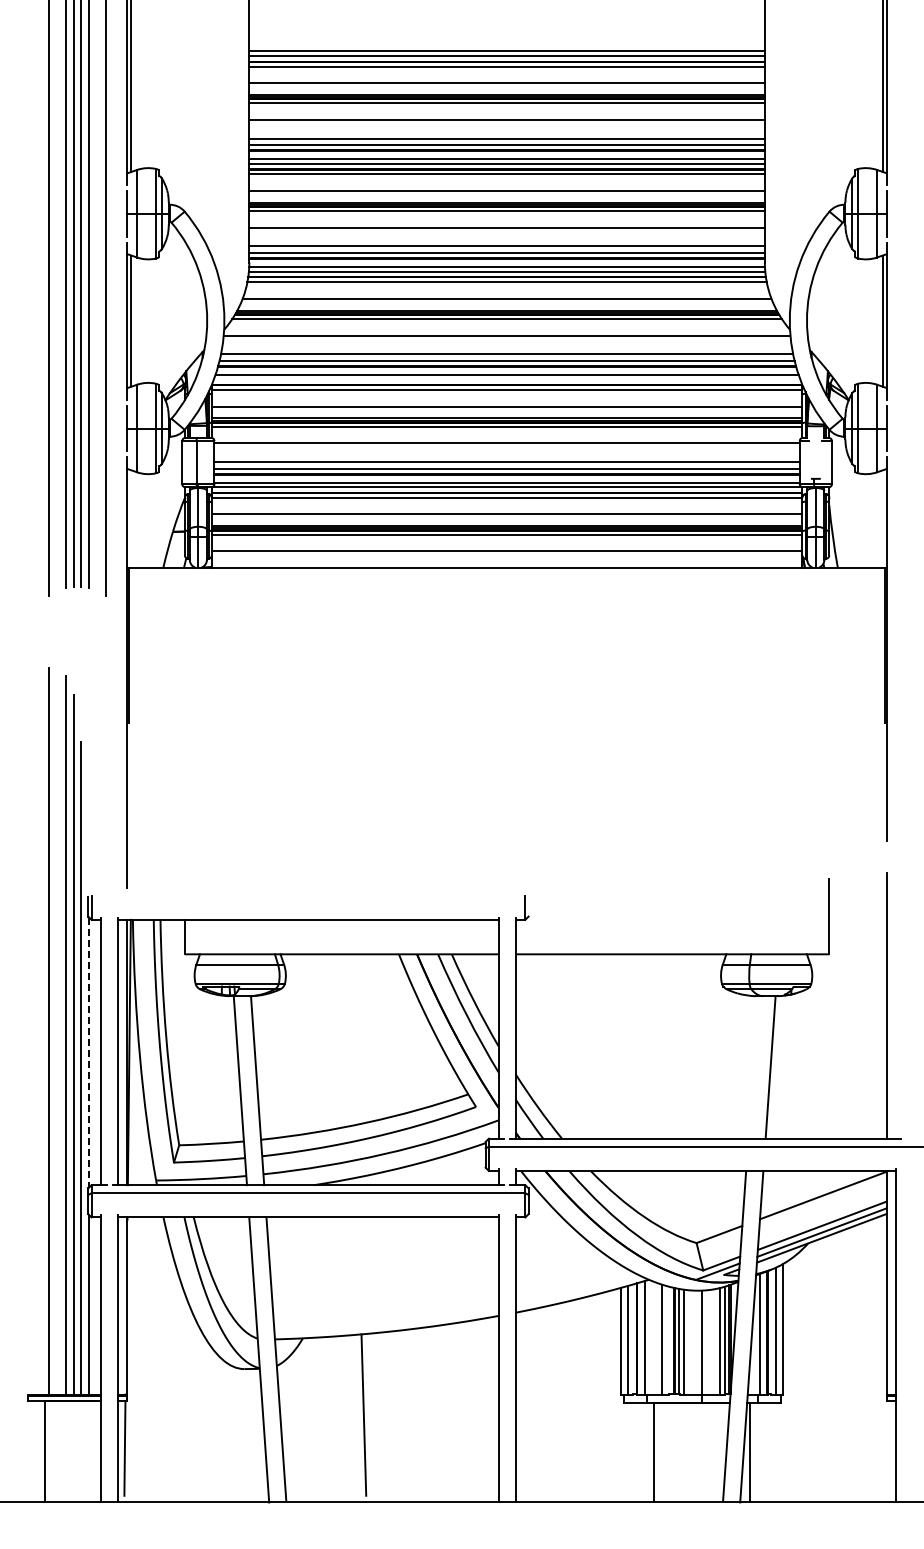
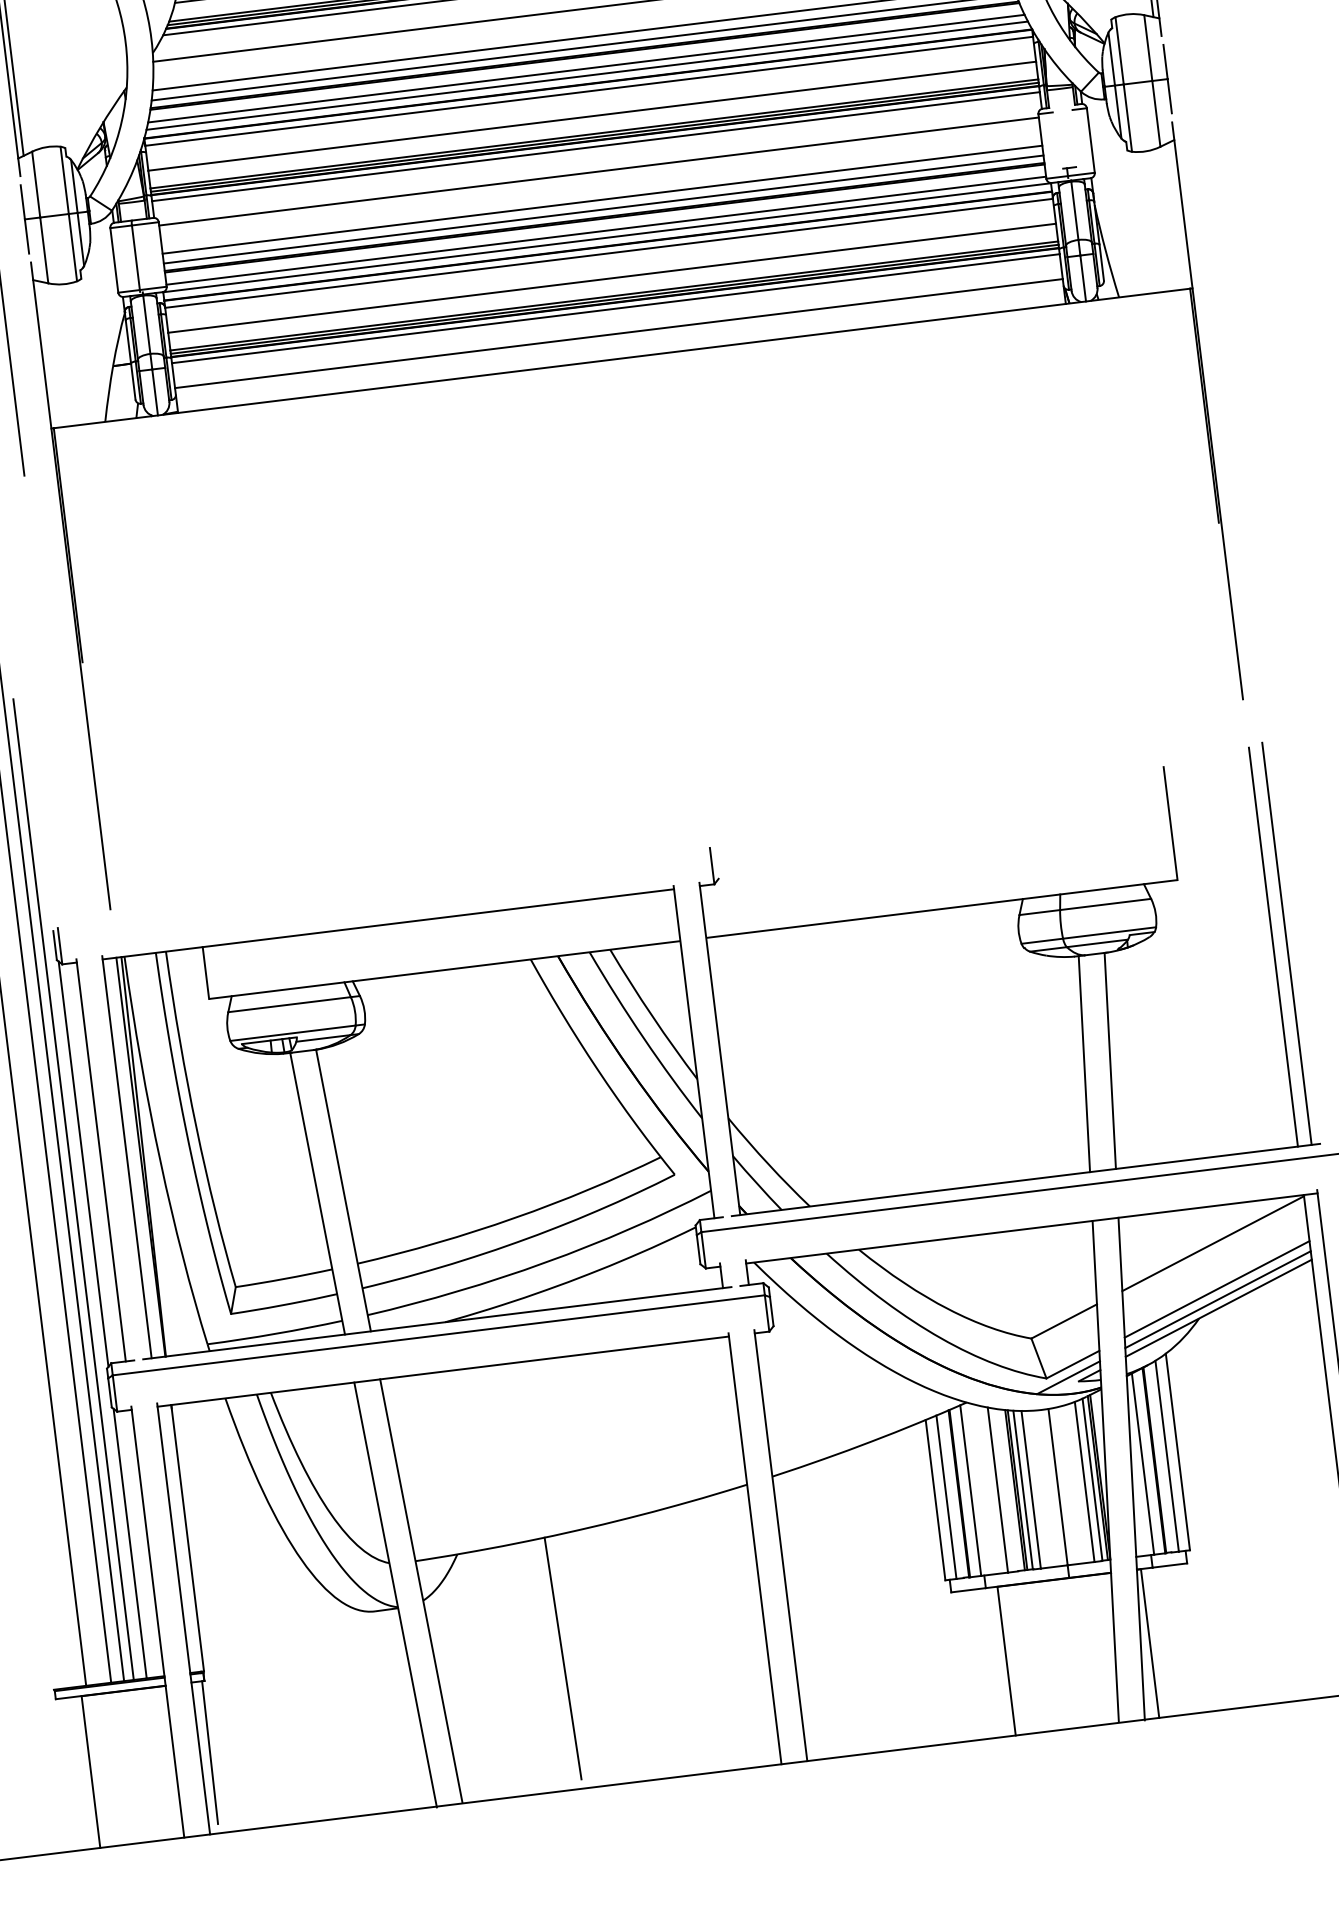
line: (506, 379) -> (586, 75), added
line: (895, 1004) -> (1286, 943), added
line: (89, 1052) -> (83, 1164), dashed -> solid
line: (753, 1067) -> (1084, 1064), added

